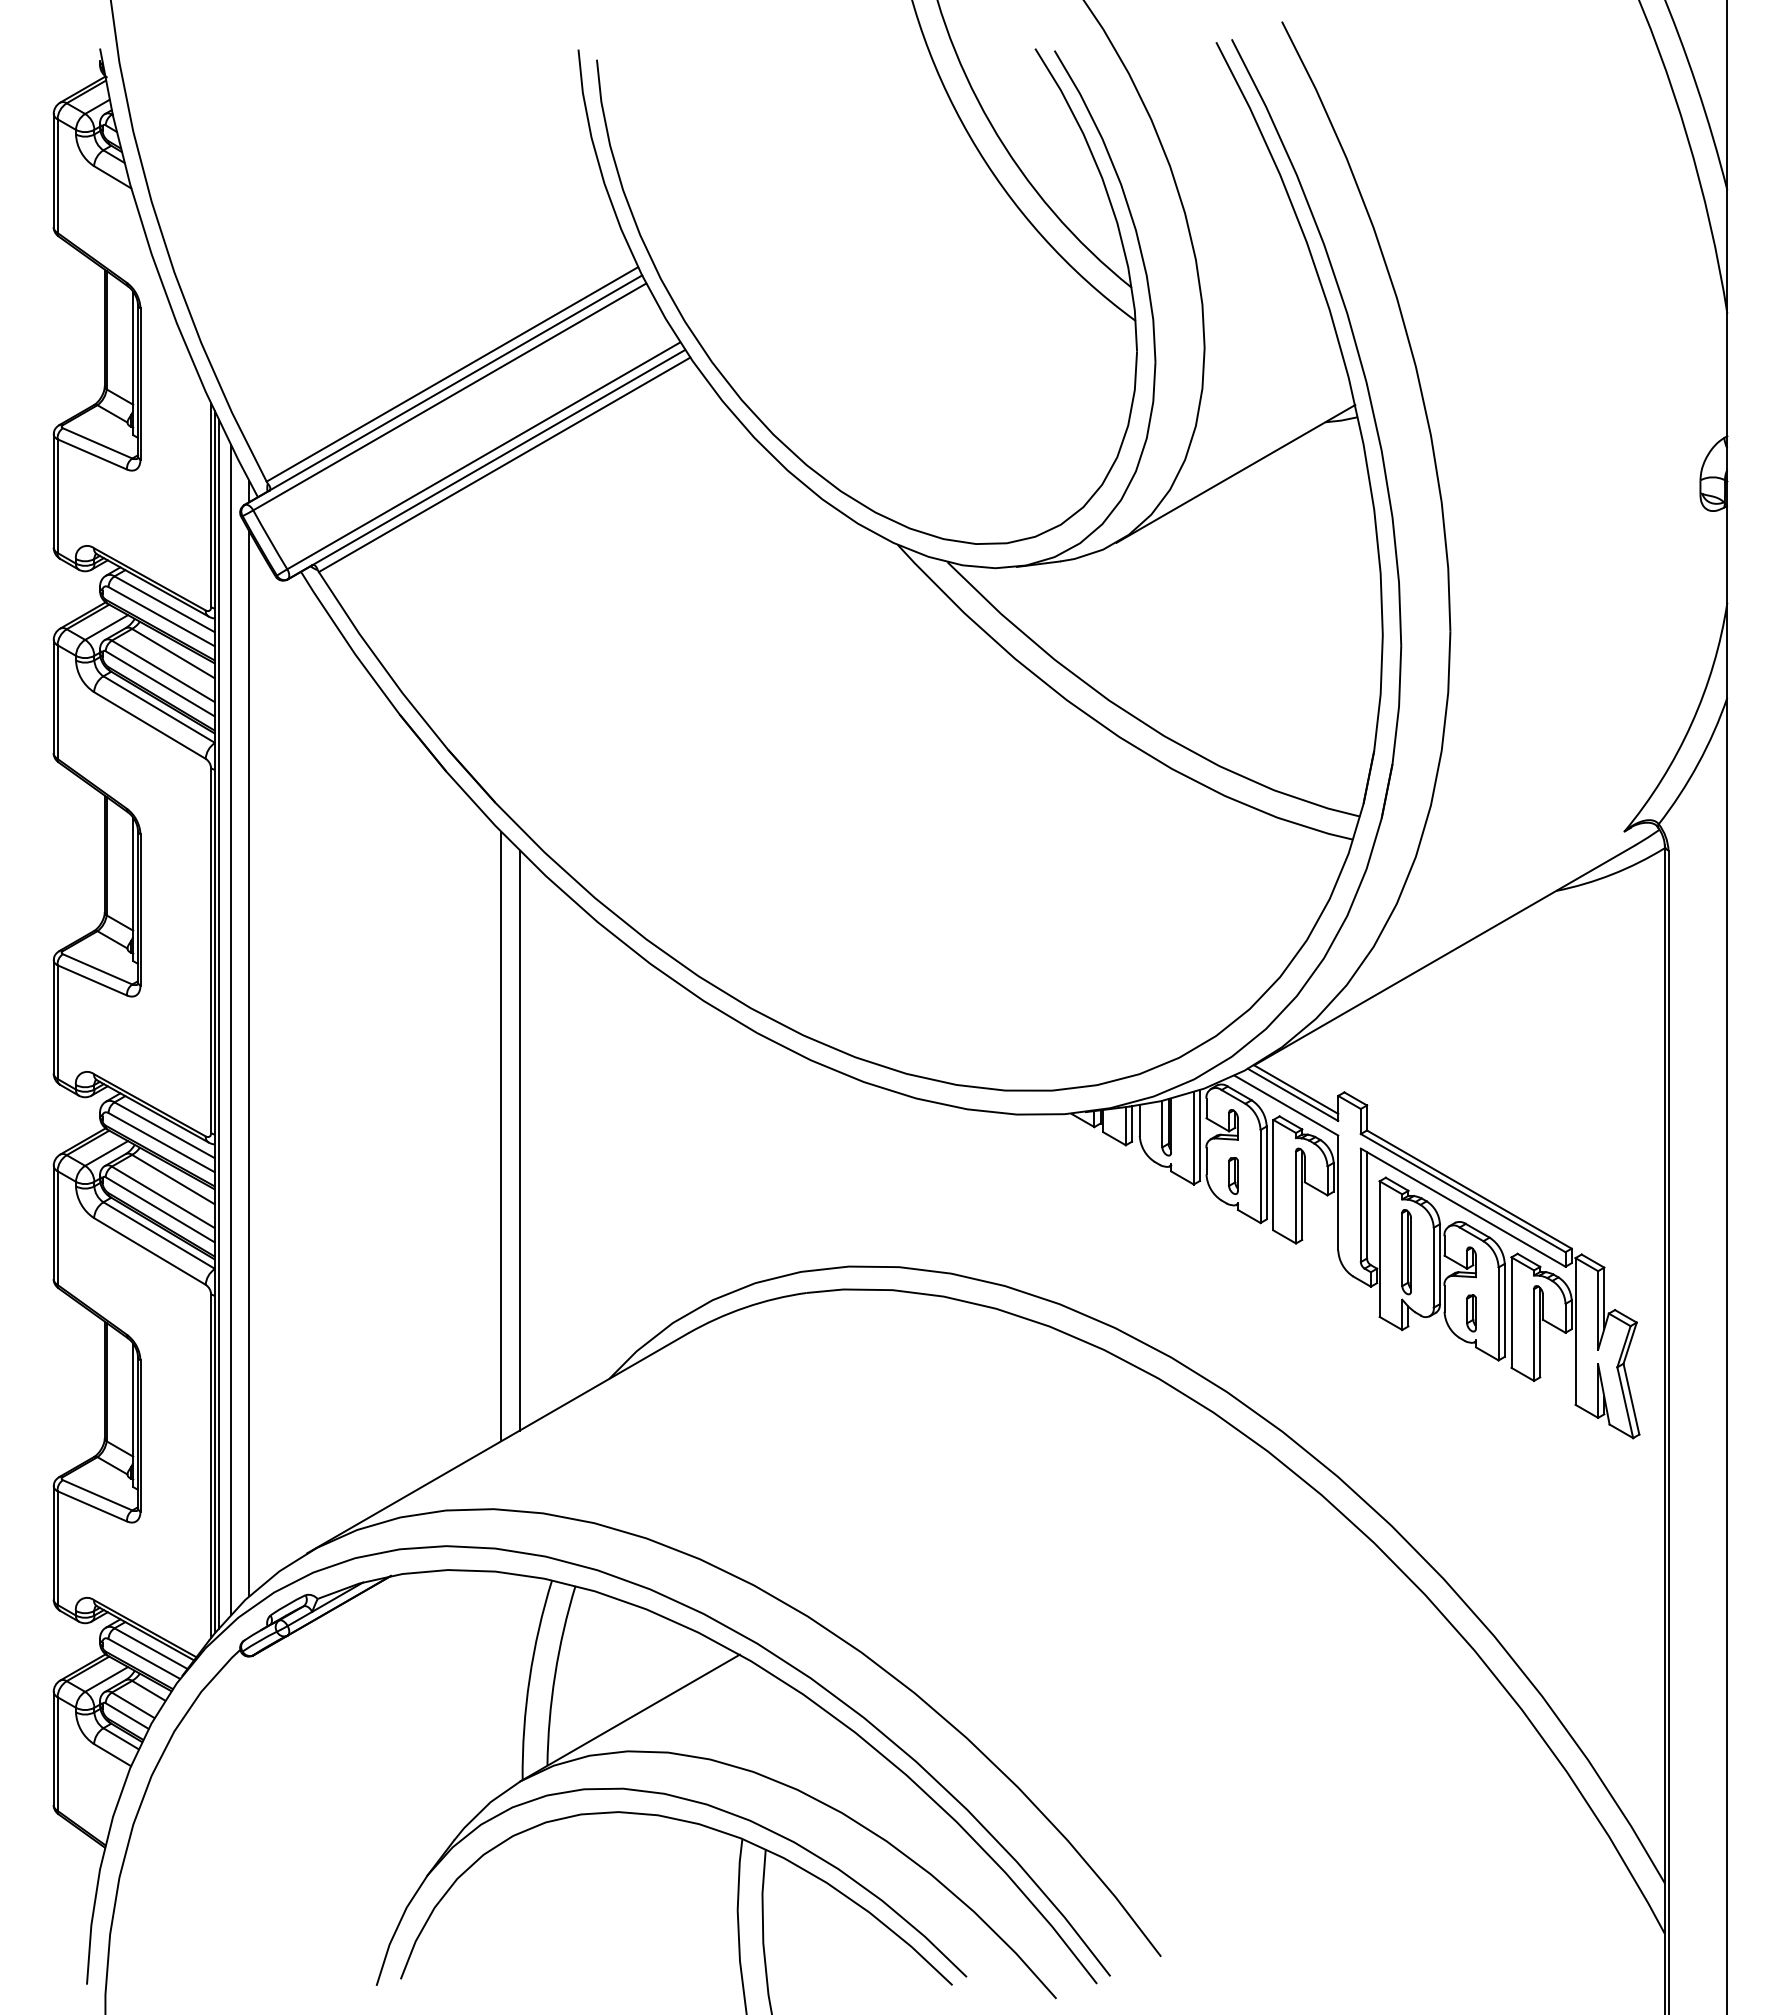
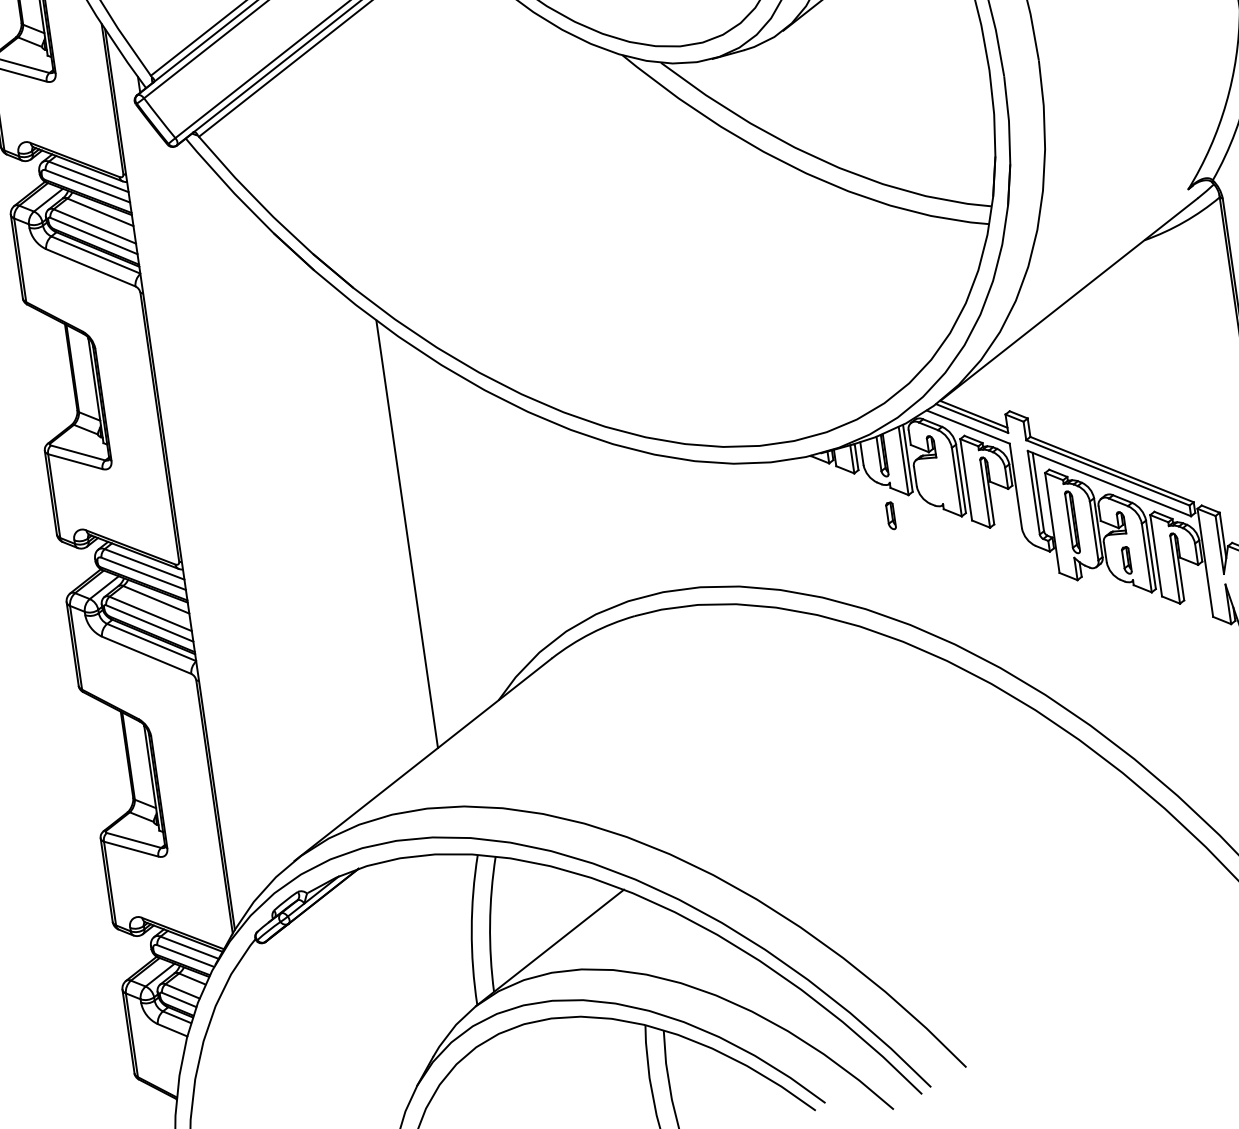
line: (218, 1023) -> (172, 480), removed
line: (230, 1029) -> (182, 483), removed
line: (249, 1063) -> (200, 506), removed
line: (501, 1136) -> (393, 533), removed
part: (1233, 1175) -> (890, 515), moved

